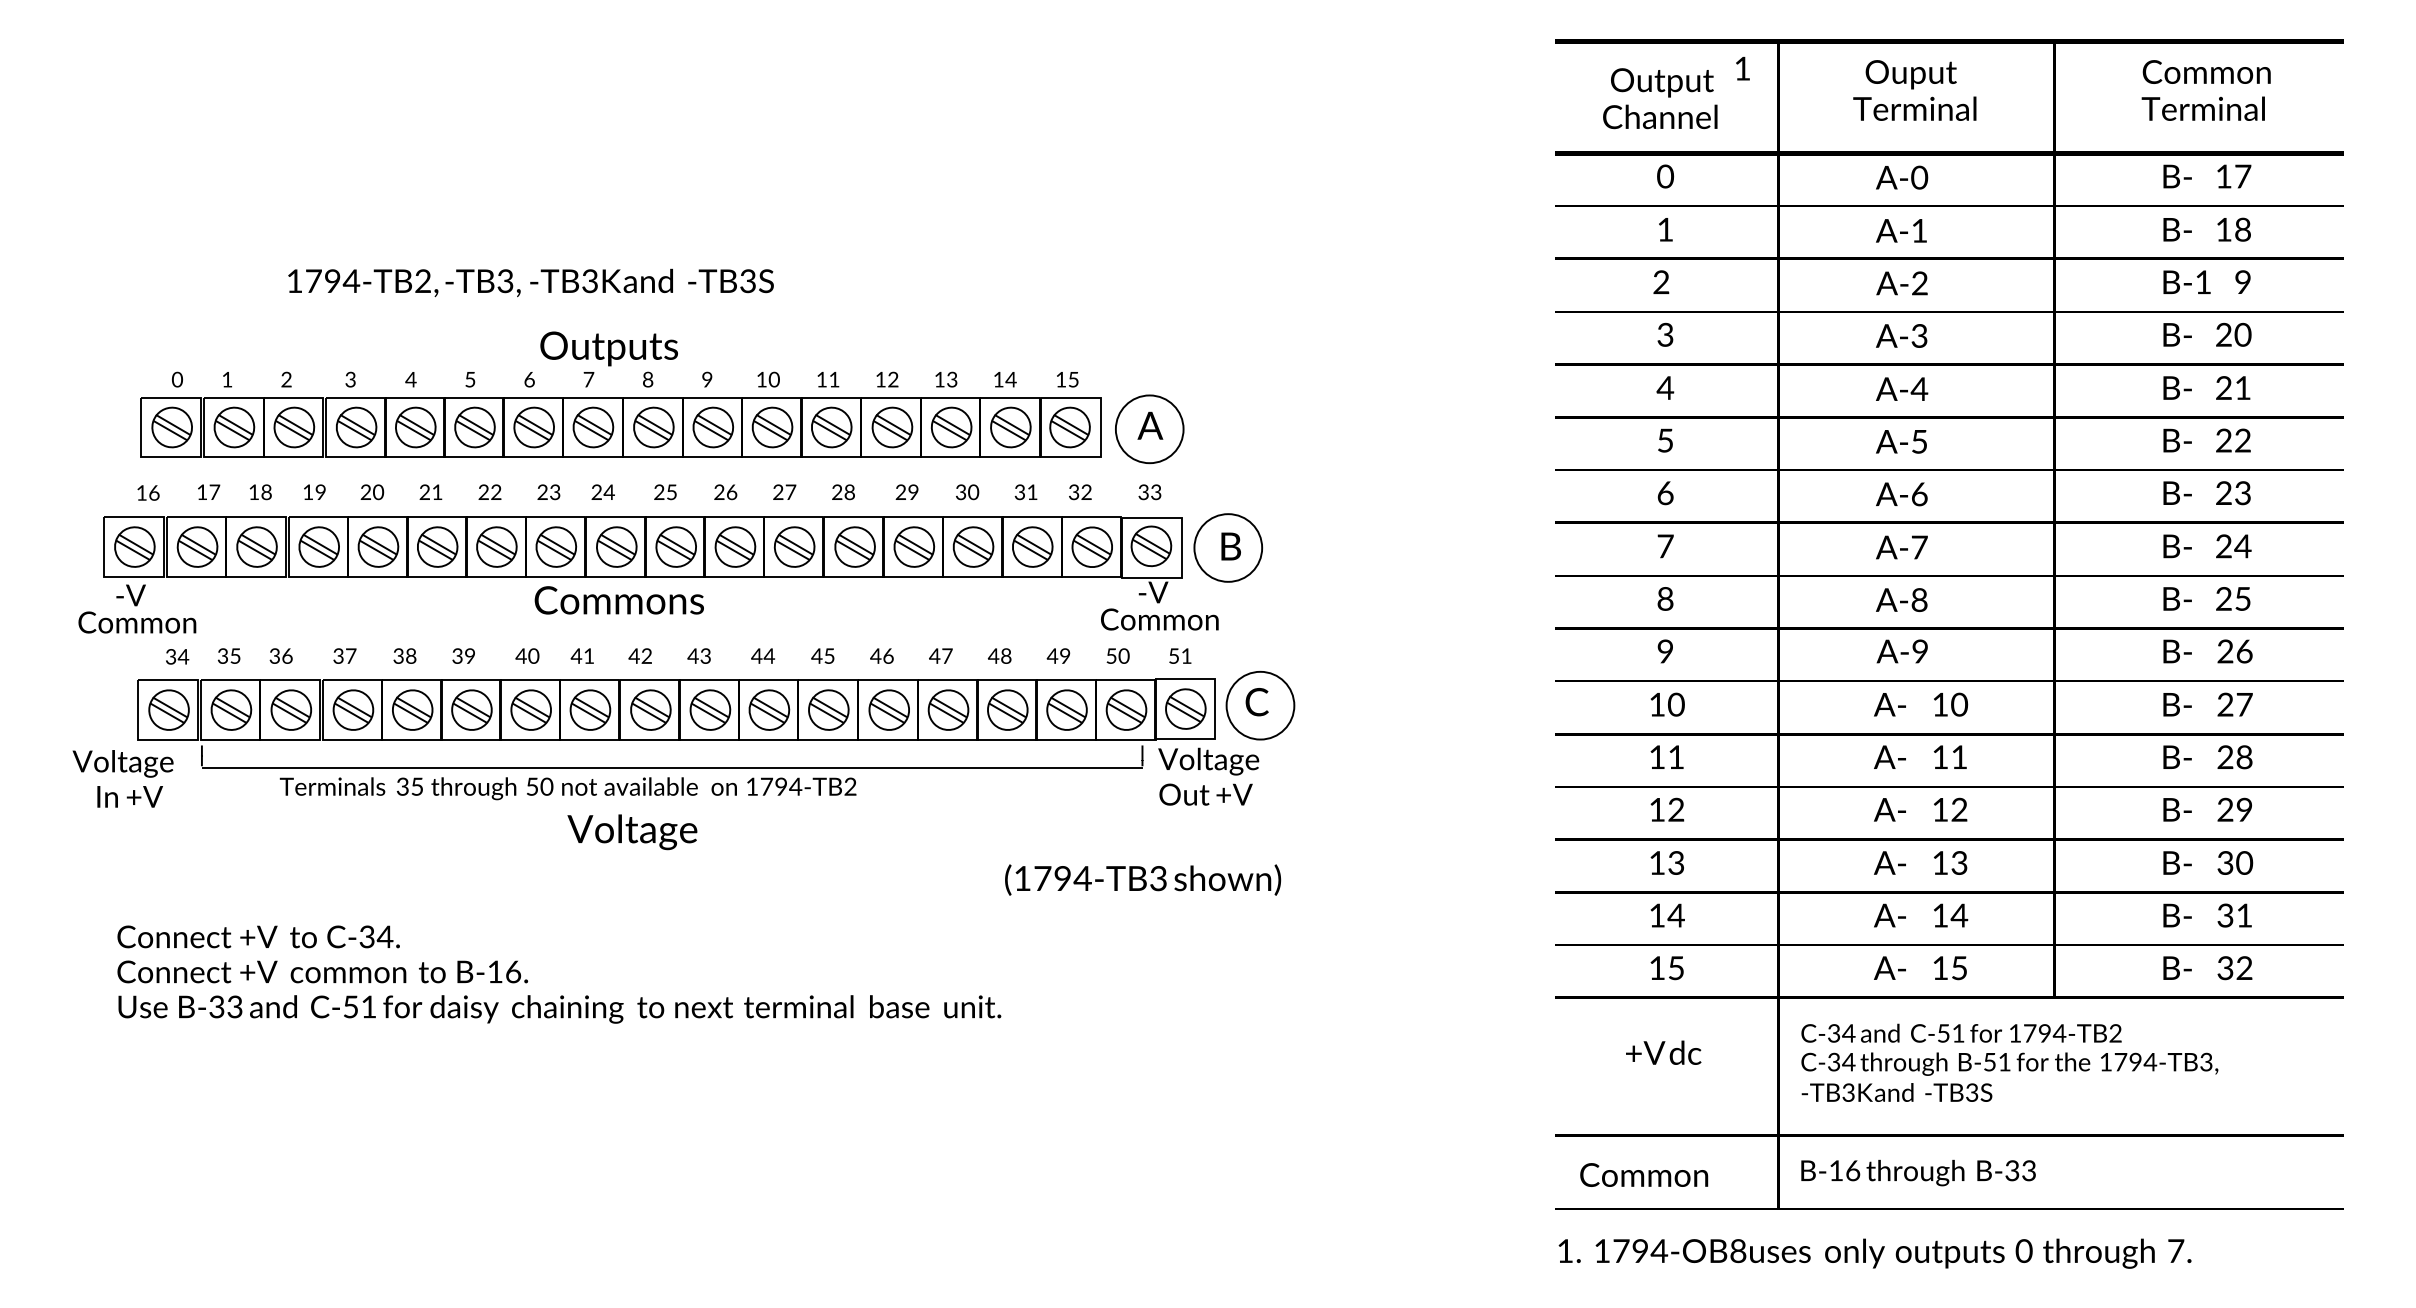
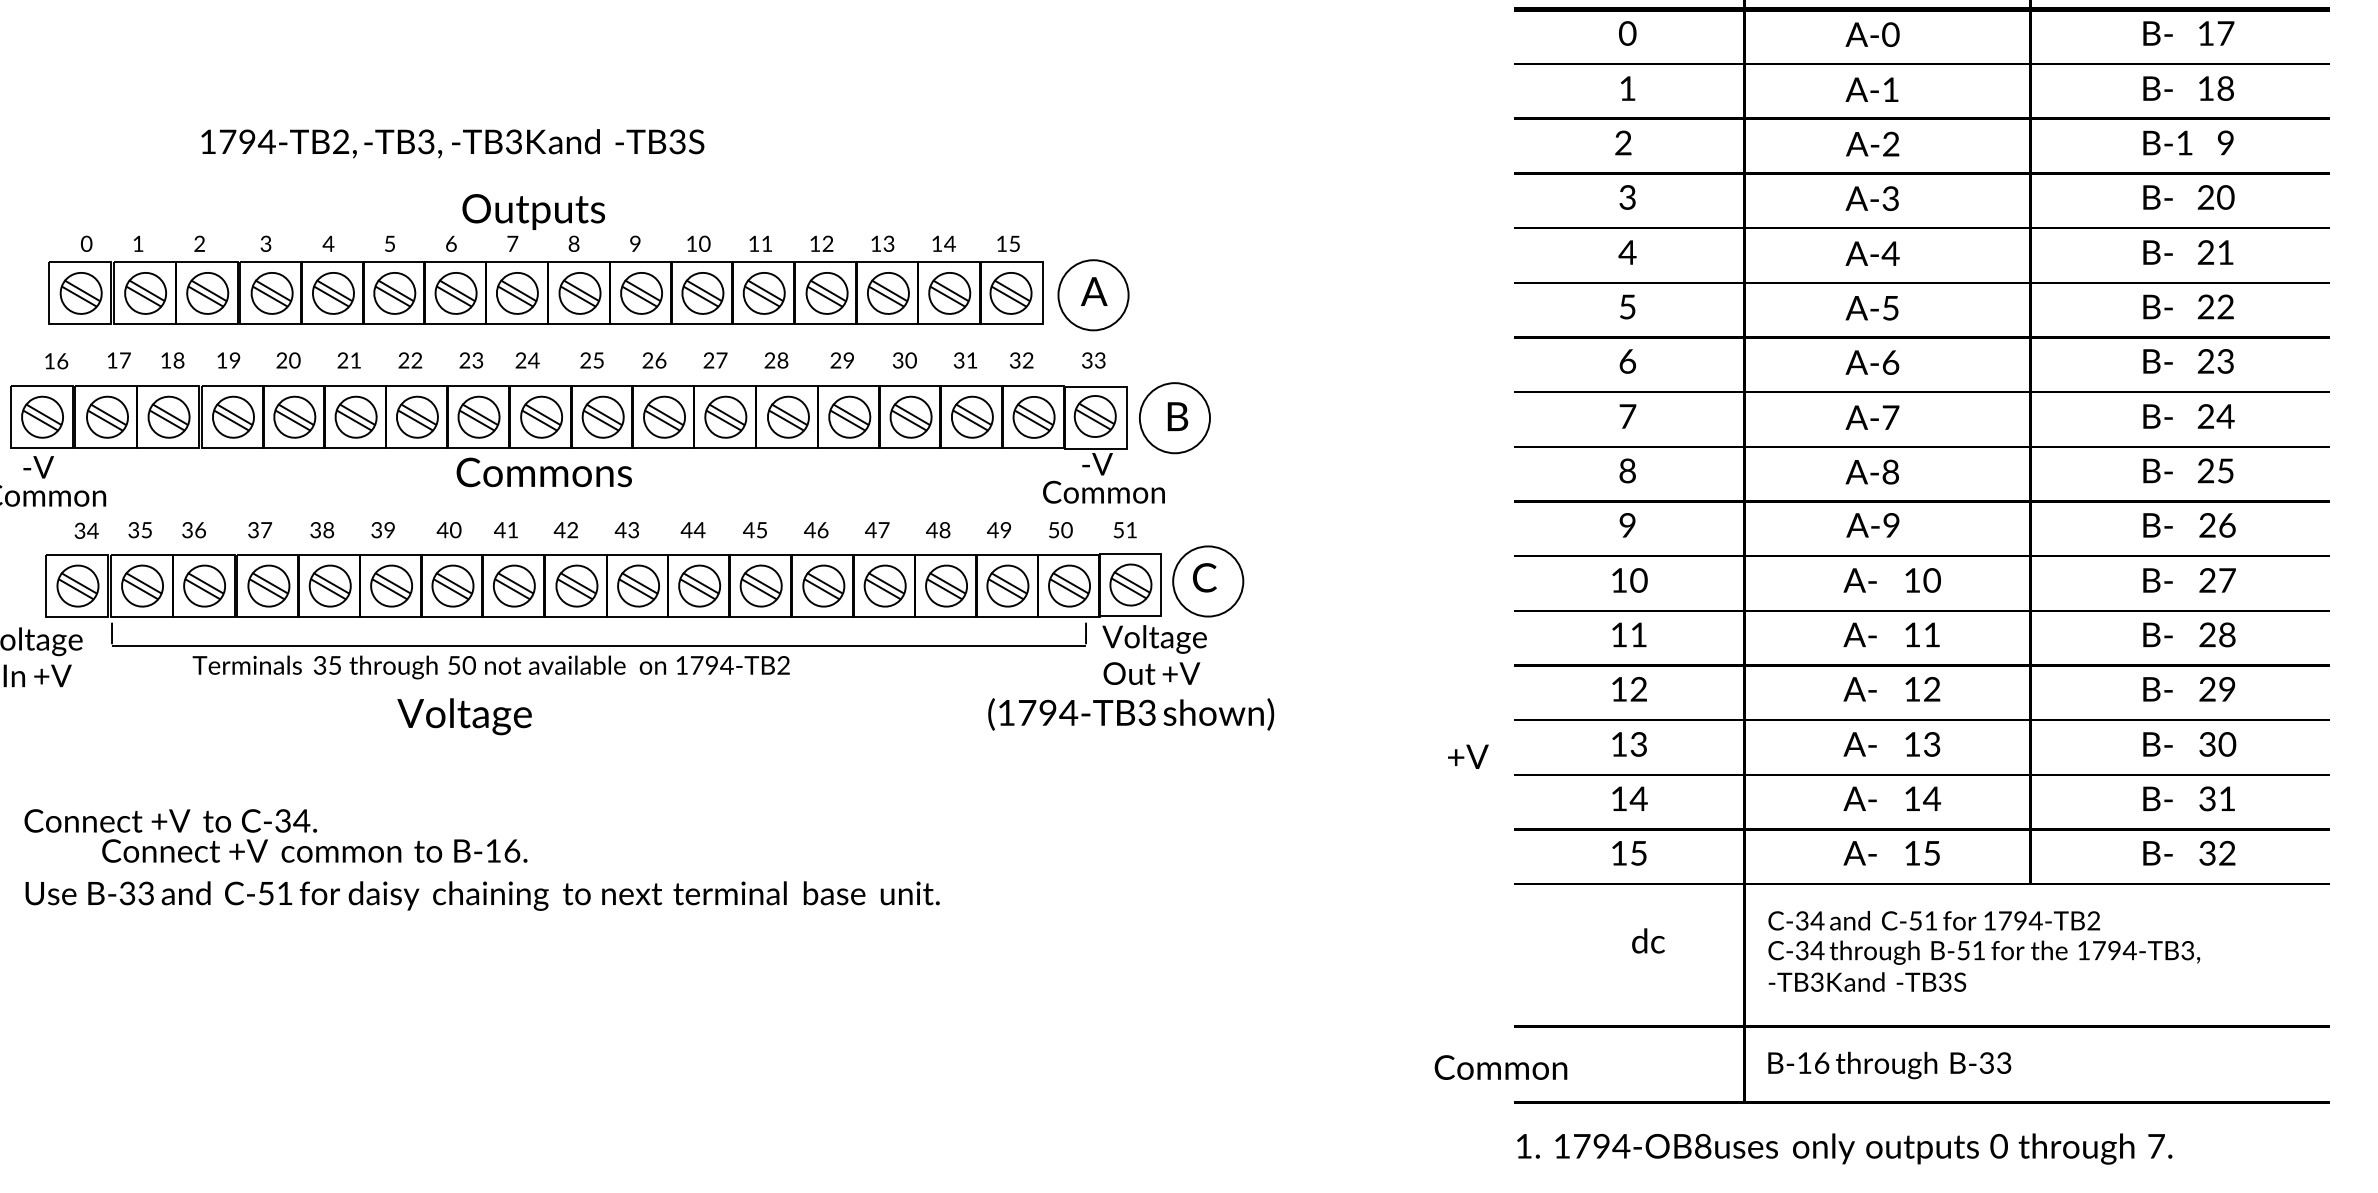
text: (632, 832) -> (464, 716), moved
text: (1143, 879) -> (1131, 713), moved
text: (322, 971) -> (314, 850), moved
text: (1645, 1052) -> (1468, 756), moved
text: (1644, 1174) -> (1501, 1066), moved

